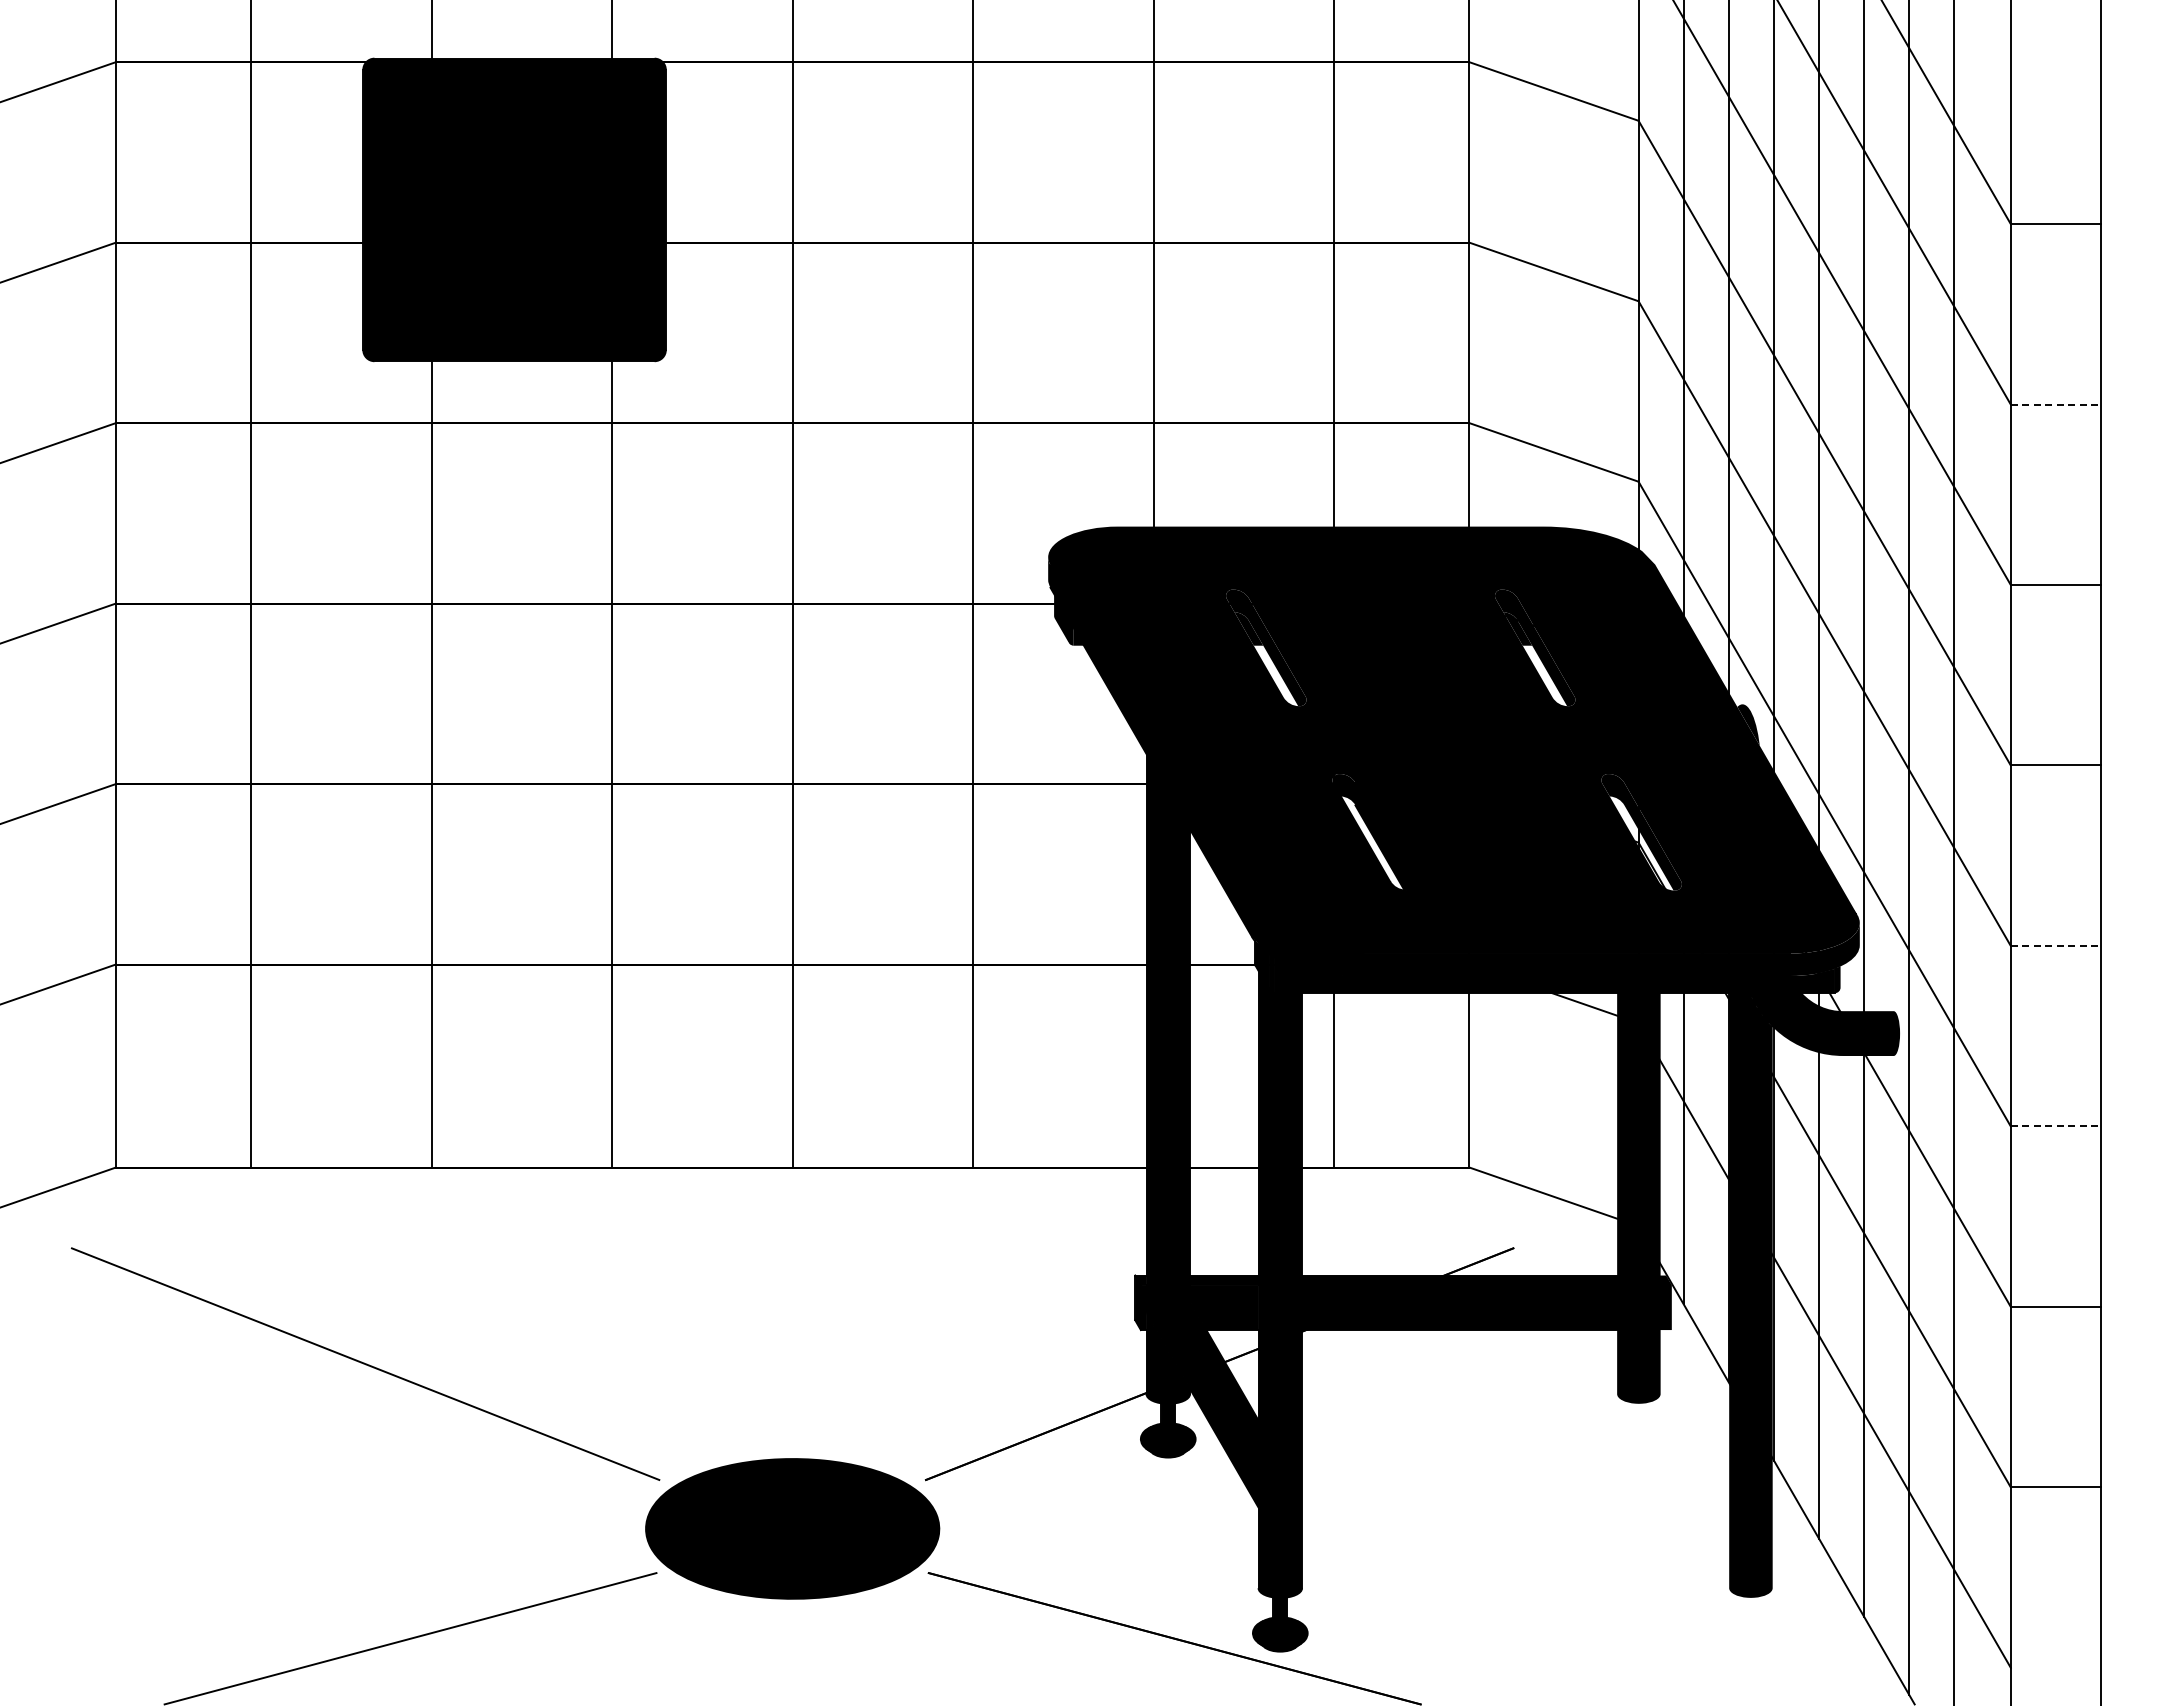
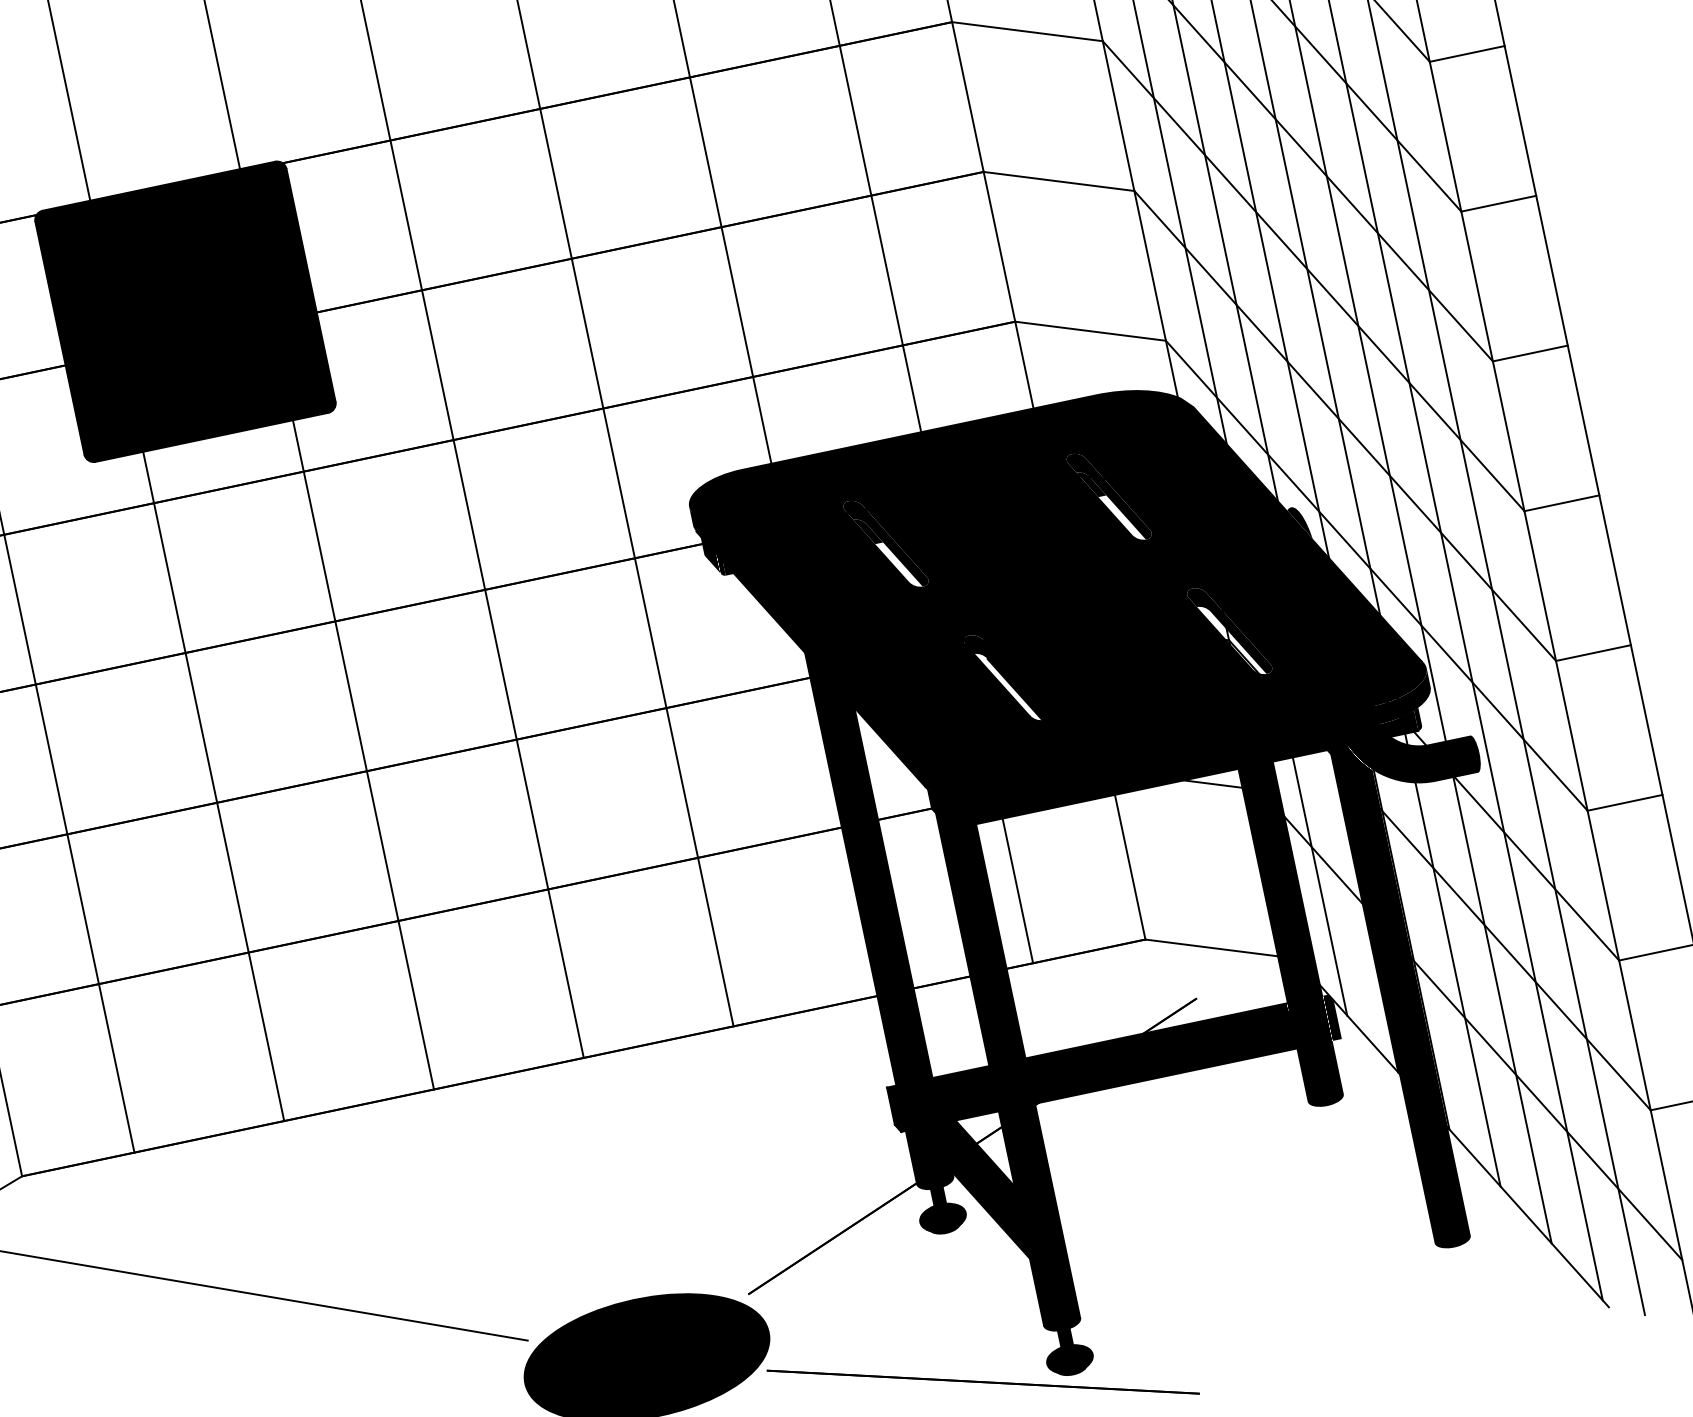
line: (2056, 404) -> (1499, 203), dashed -> solid
line: (2056, 945) -> (1593, 652), dashed -> solid
line: (2056, 1126) -> (1625, 802), dashed -> solid

